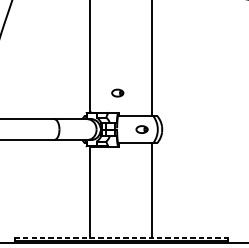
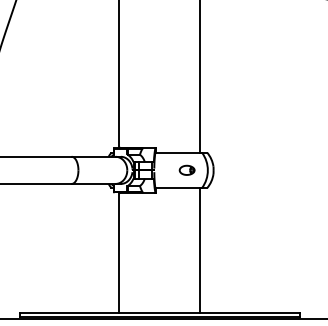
part: (117, 92) -> (154, 121), removed
line: (121, 237) -> (159, 312), dashed -> solid

